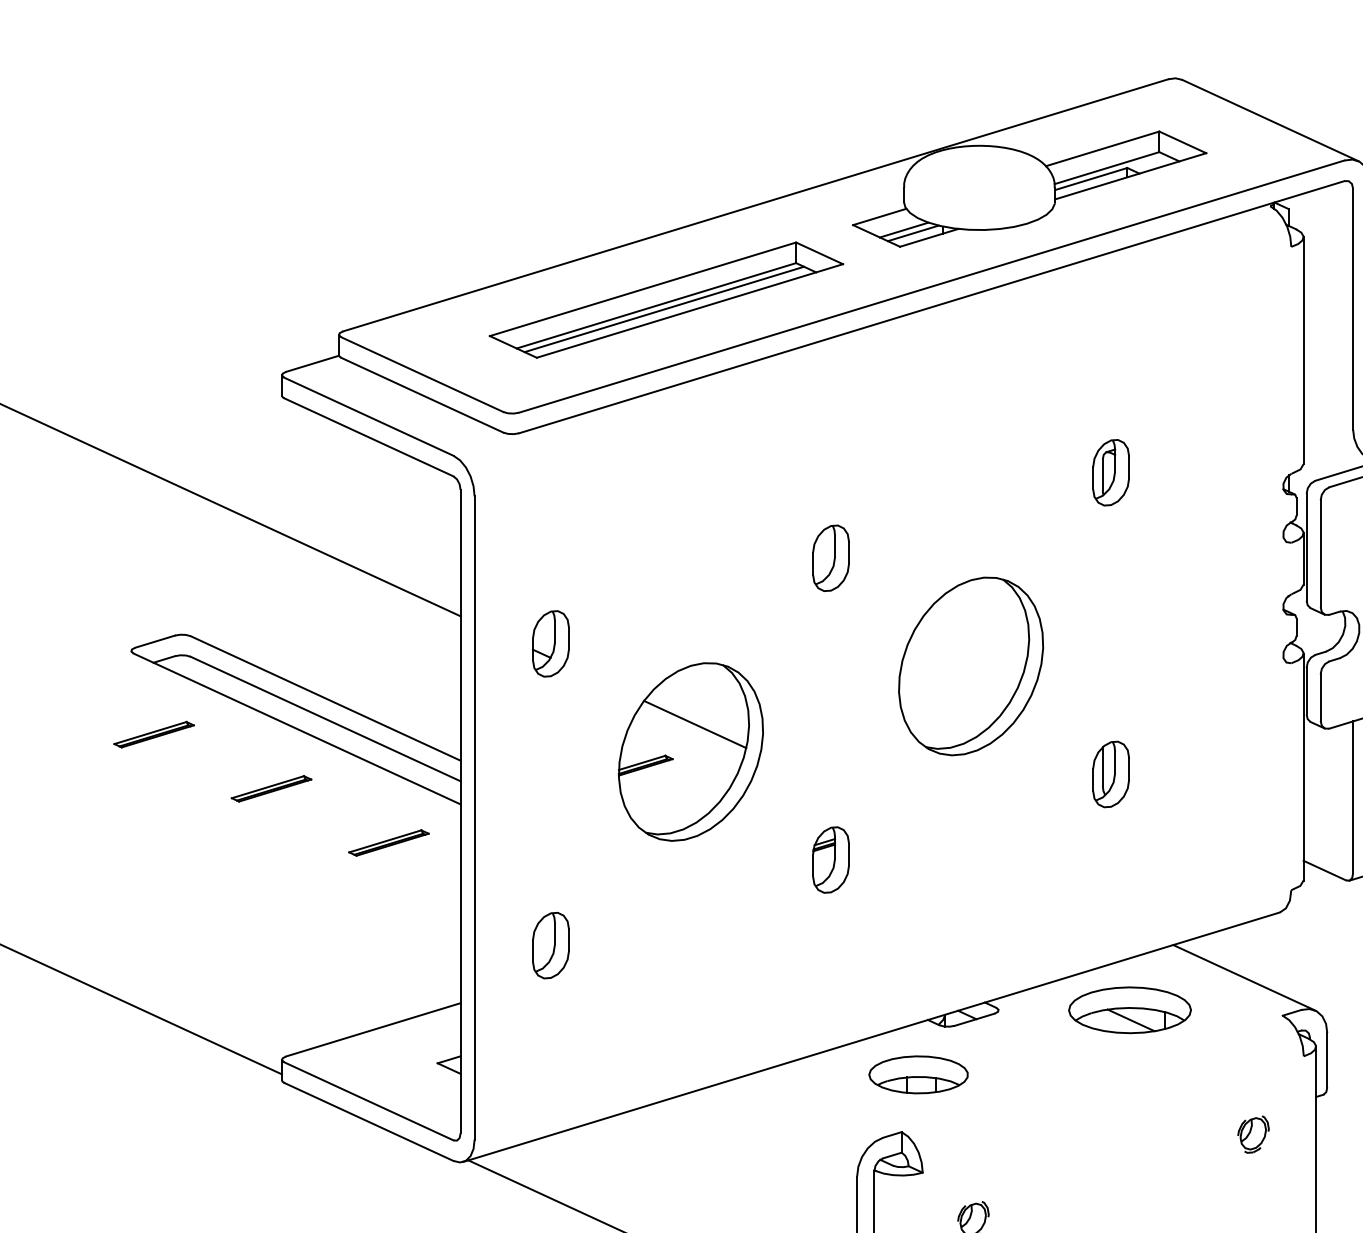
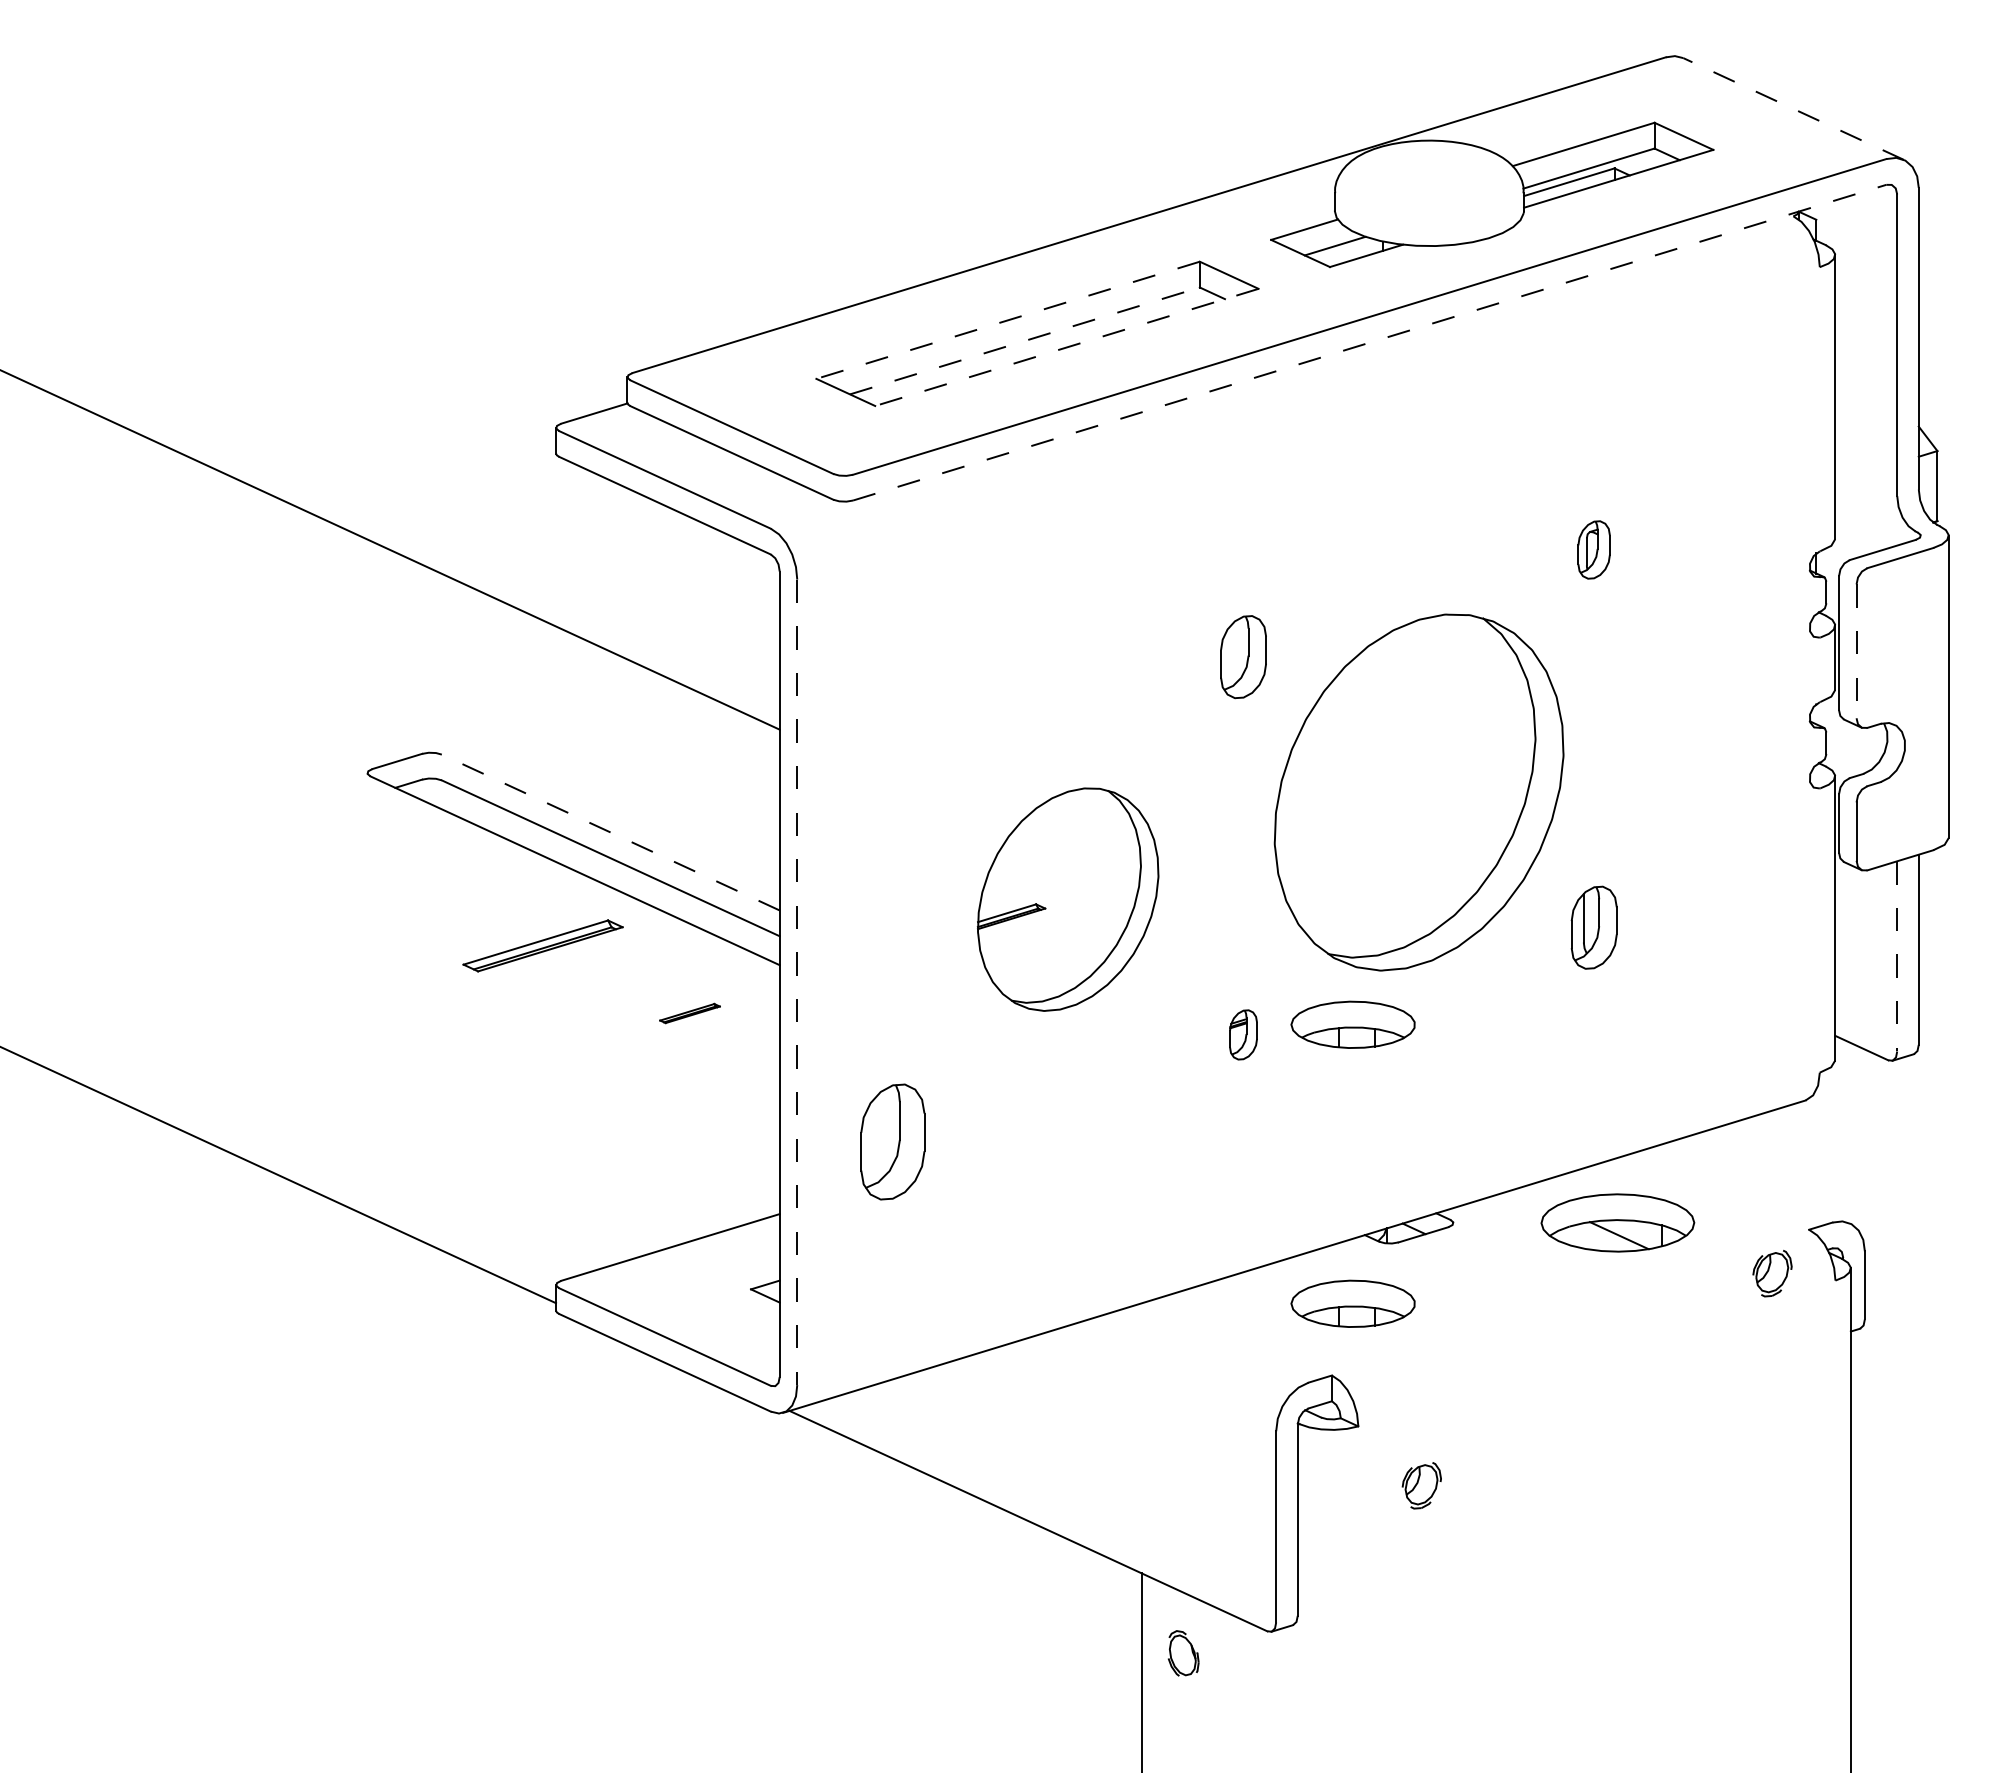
line: (1270, 120) -> (1793, 108), solid -> dashed
line: (913, 233) -> (1346, 250), removed
line: (642, 289) -> (1007, 320), solid -> dashed
line: (656, 305) -> (1024, 340), solid -> dashed
line: (932, 307) -> (1370, 342), solid -> dashed
line: (664, 309) -> (1034, 345), removed
line: (689, 311) -> (1066, 347), solid -> dashed
part: (1110, 472) -> (1593, 549), size x0.7
line: (1320, 553) -> (1856, 651), solid -> dashed
part: (550, 644) -> (892, 764), removed
part: (970, 666) -> (1418, 792), size x1.6
line: (325, 698) -> (610, 832), solid -> dashed
line: (695, 723) -> (1073, 864), removed
part: (153, 734) -> (395, 877), removed
part: (271, 788) -> (542, 945), size x1.6
line: (1353, 797) -> (1897, 956), solid -> dashed
line: (474, 818) -> (797, 982), solid -> dashed
part: (388, 842) -> (689, 1013), size x0.6
part: (918, 851) -> (1352, 1024), added
part: (831, 859) -> (1243, 1034), size x0.6
part: (550, 945) -> (892, 1141), size x1.4
line: (1243, 977) -> (1760, 1182), removed
part: (1253, 1134) -> (1772, 1273), moved

